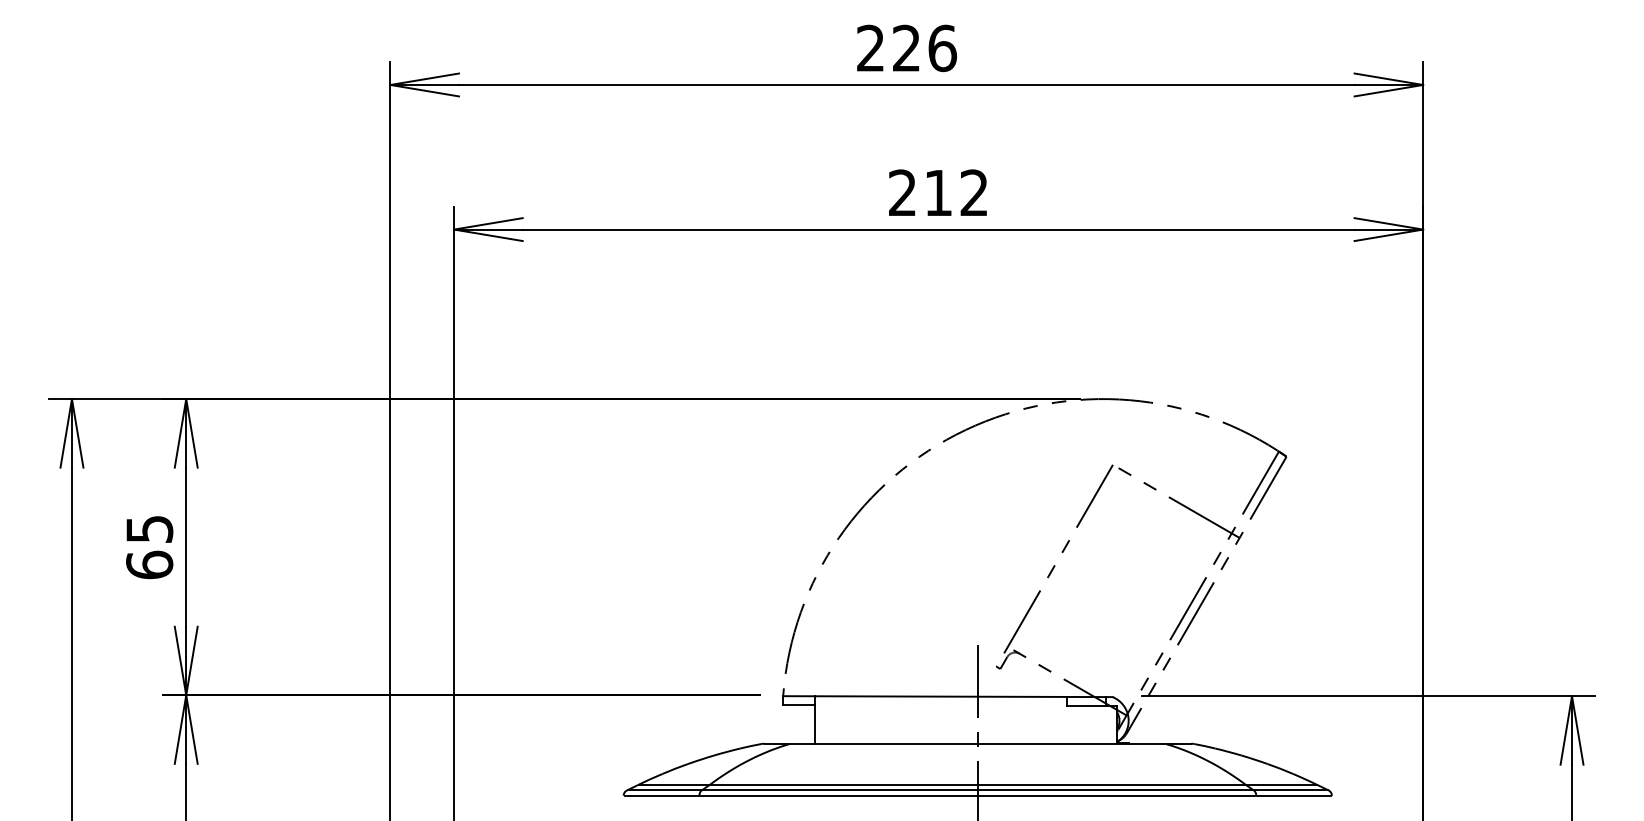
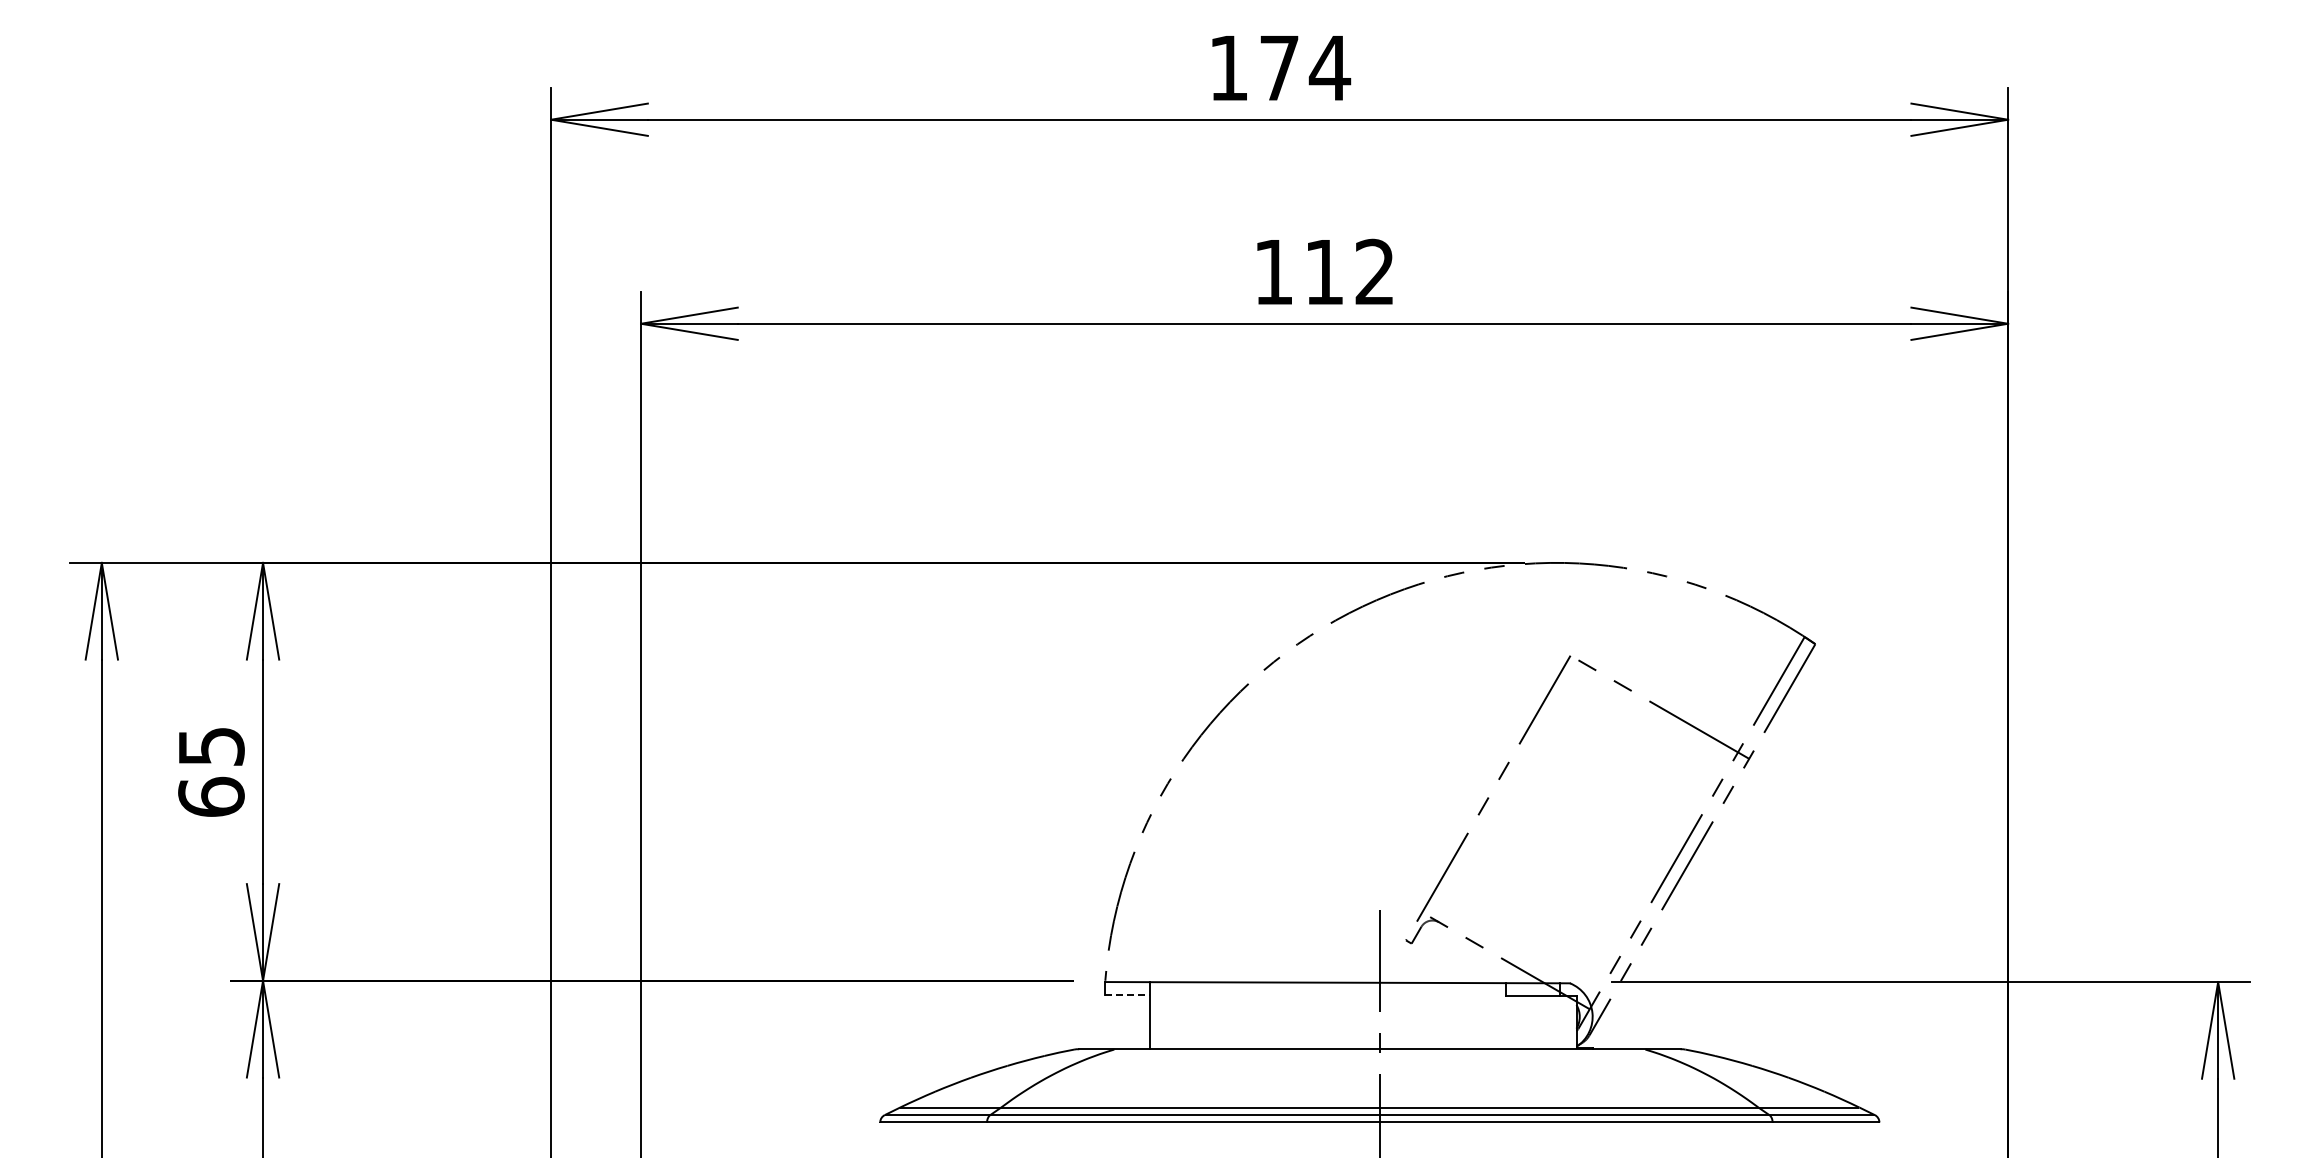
text: (907, 47) -> (1280, 67), 226 -> 174
text: (901, 192) -> (1272, 271), 212 -> 112
line: (798, 705) -> (1127, 994), solid -> dashed

